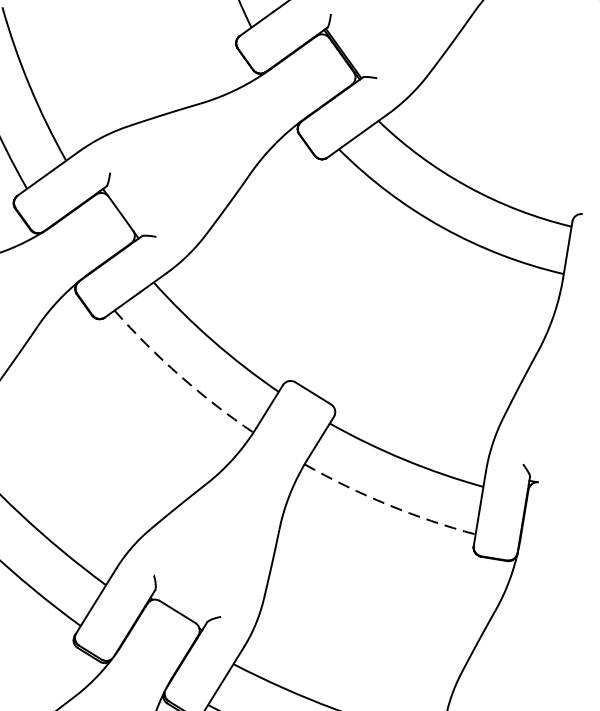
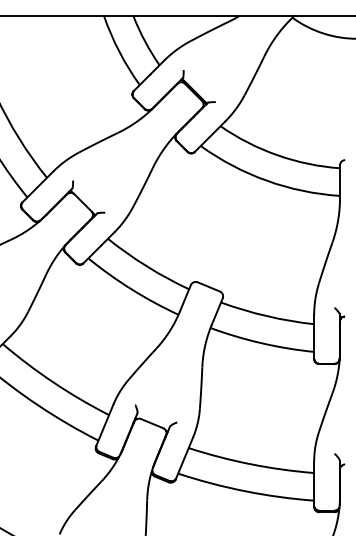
arc: (179, 376) -> (131, 289), dashed -> solid
arc: (387, 505) -> (261, 343), dashed -> solid

